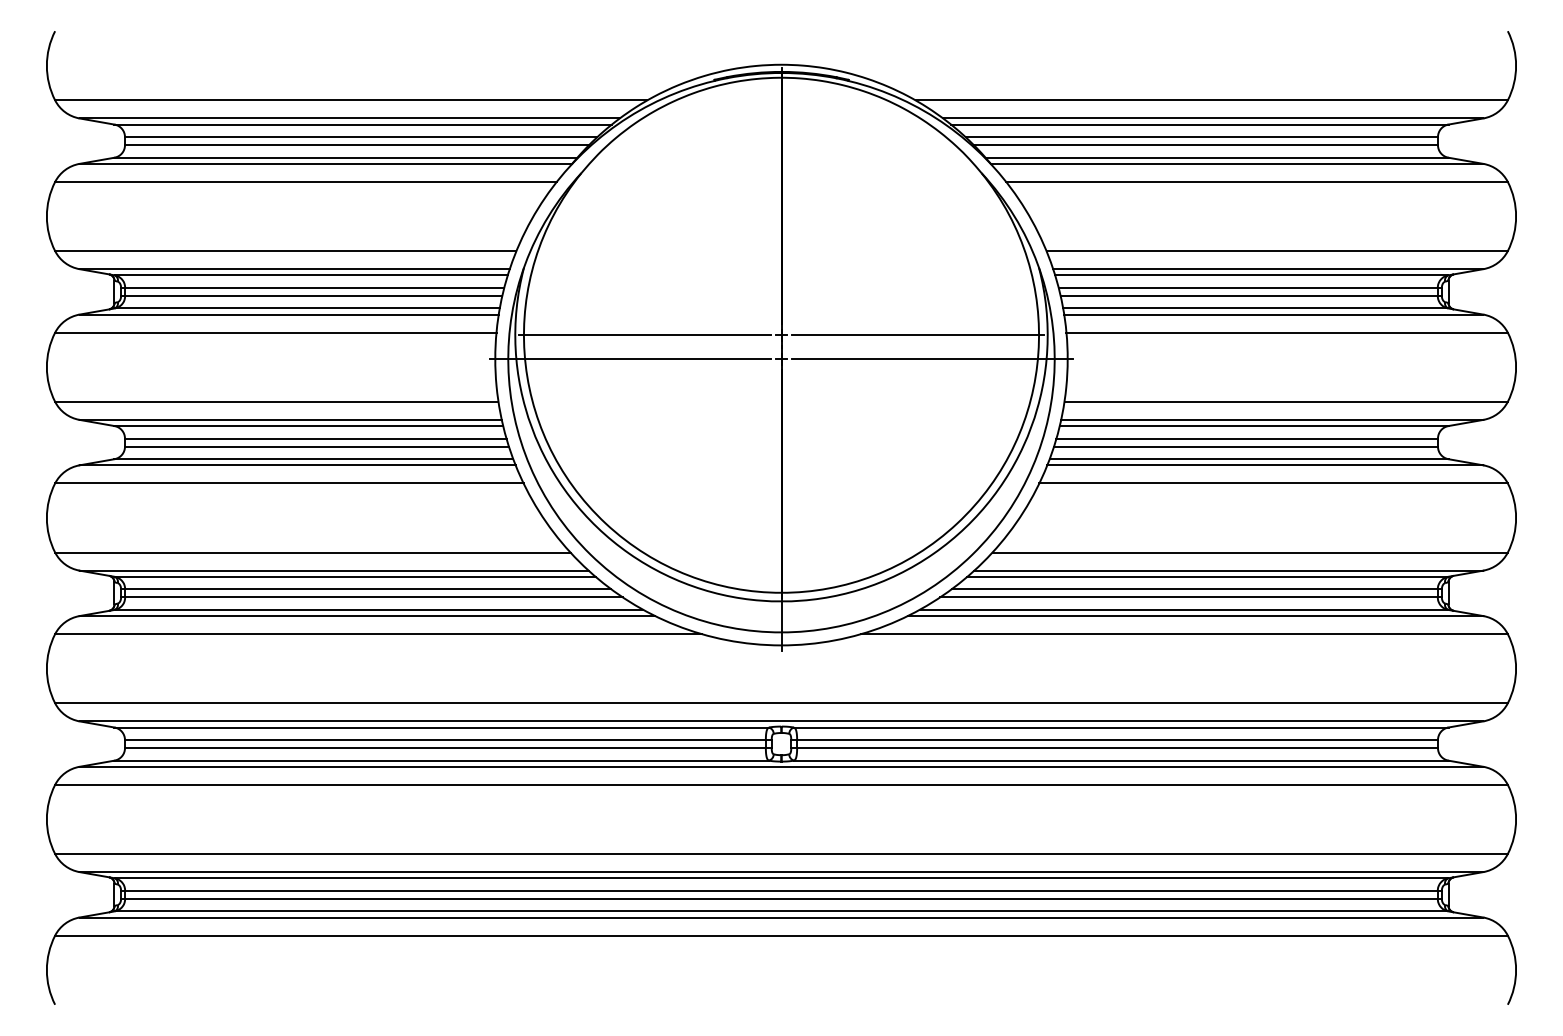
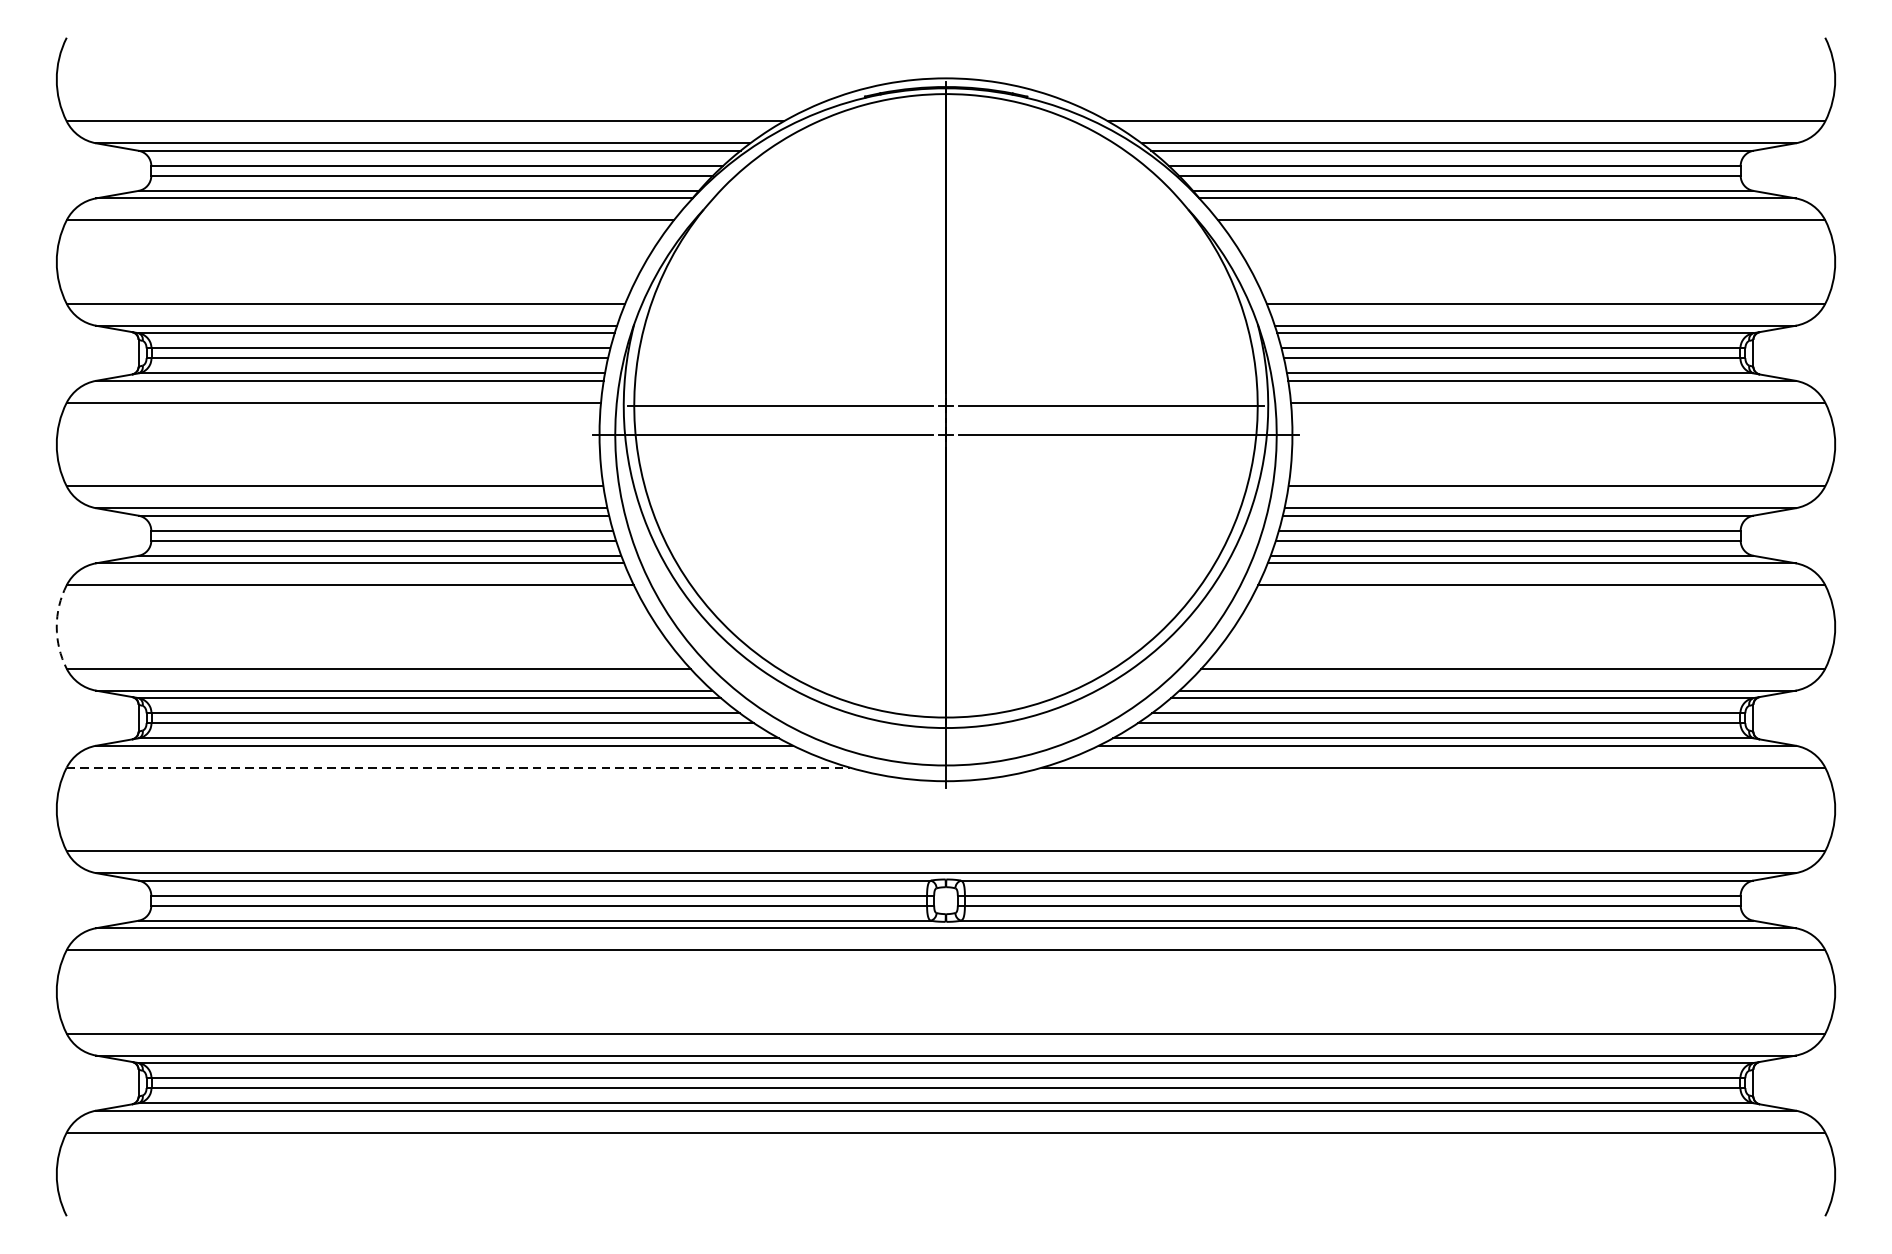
arc: (46, 518) -> (56, 627), solid -> dashed
line: (379, 634) -> (459, 768), solid -> dashed

